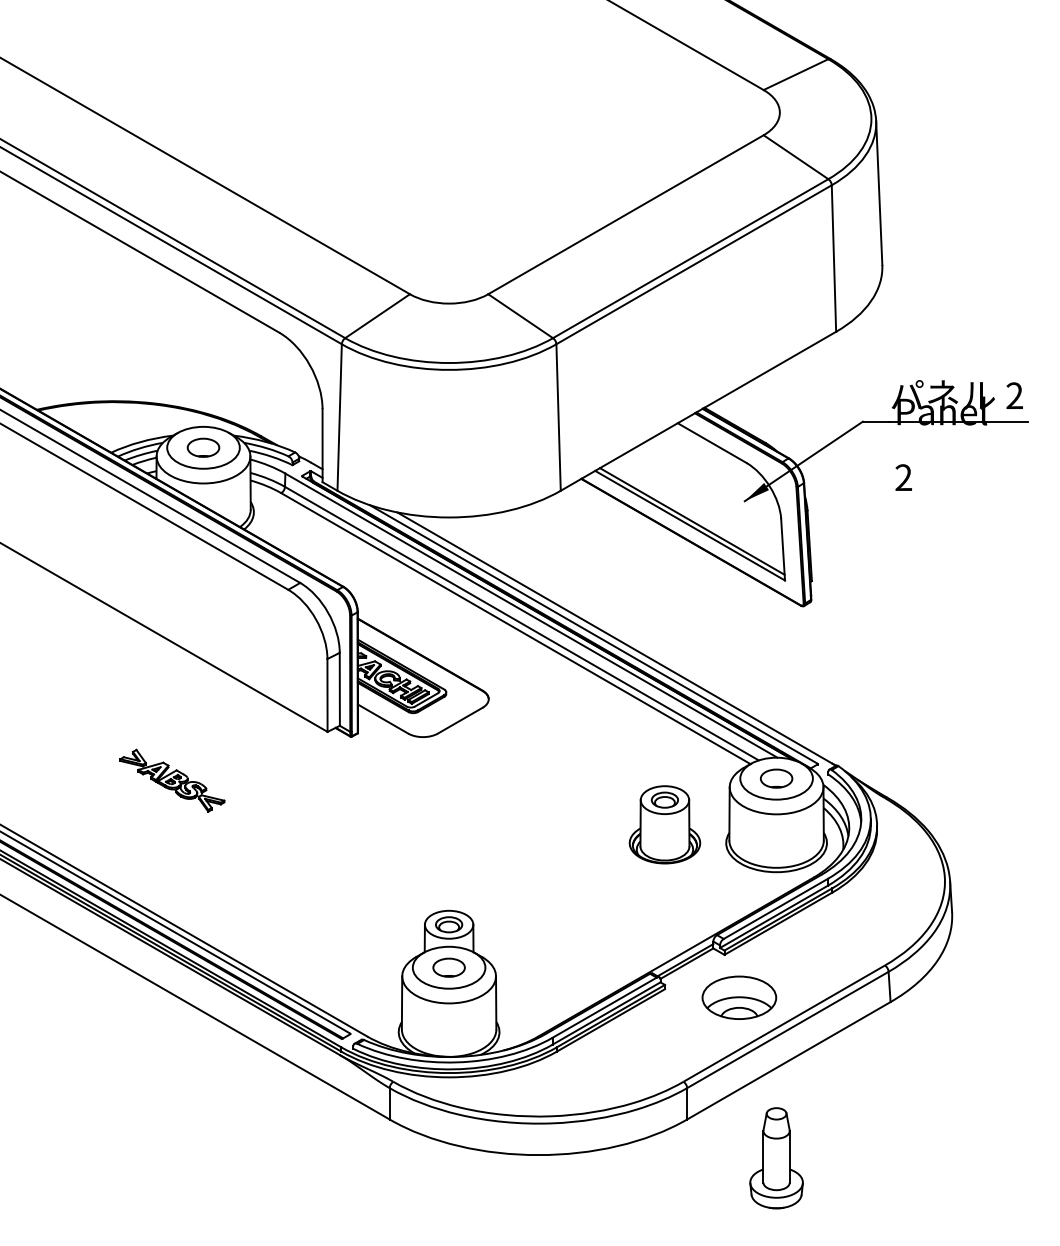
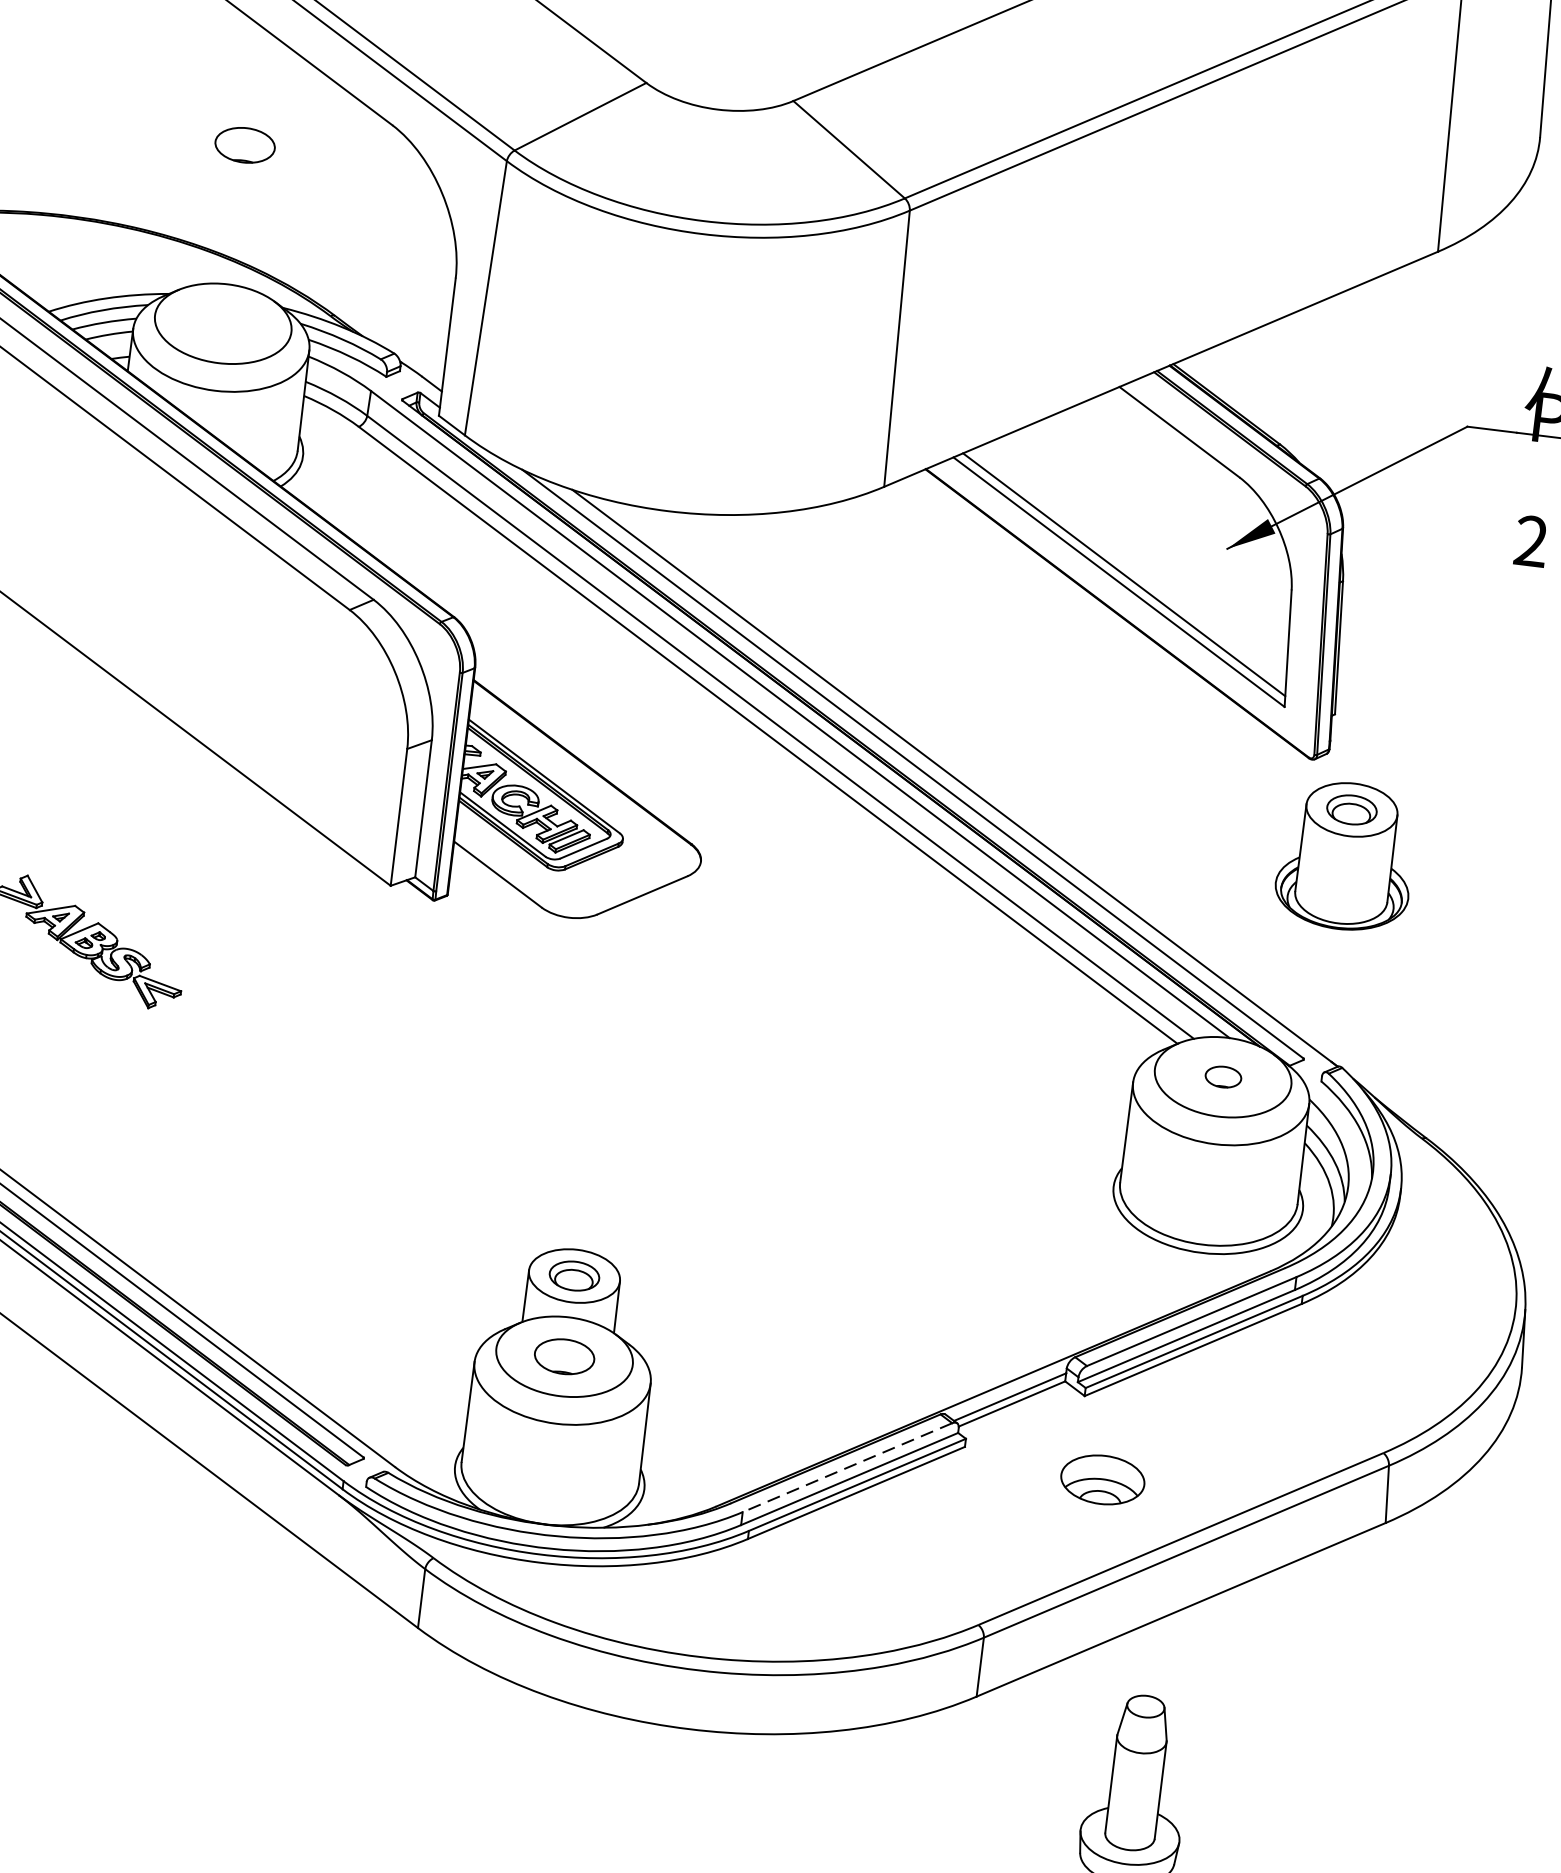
part: (203, 447) -> (245, 144), moved
part: (776, 778) -> (1223, 1076), size x0.6
part: (664, 824) -> (1345, 855), moved
part: (739, 997) -> (1103, 1479), size x0.6
line: (604, 1007) -> (847, 1467), solid -> dashed

